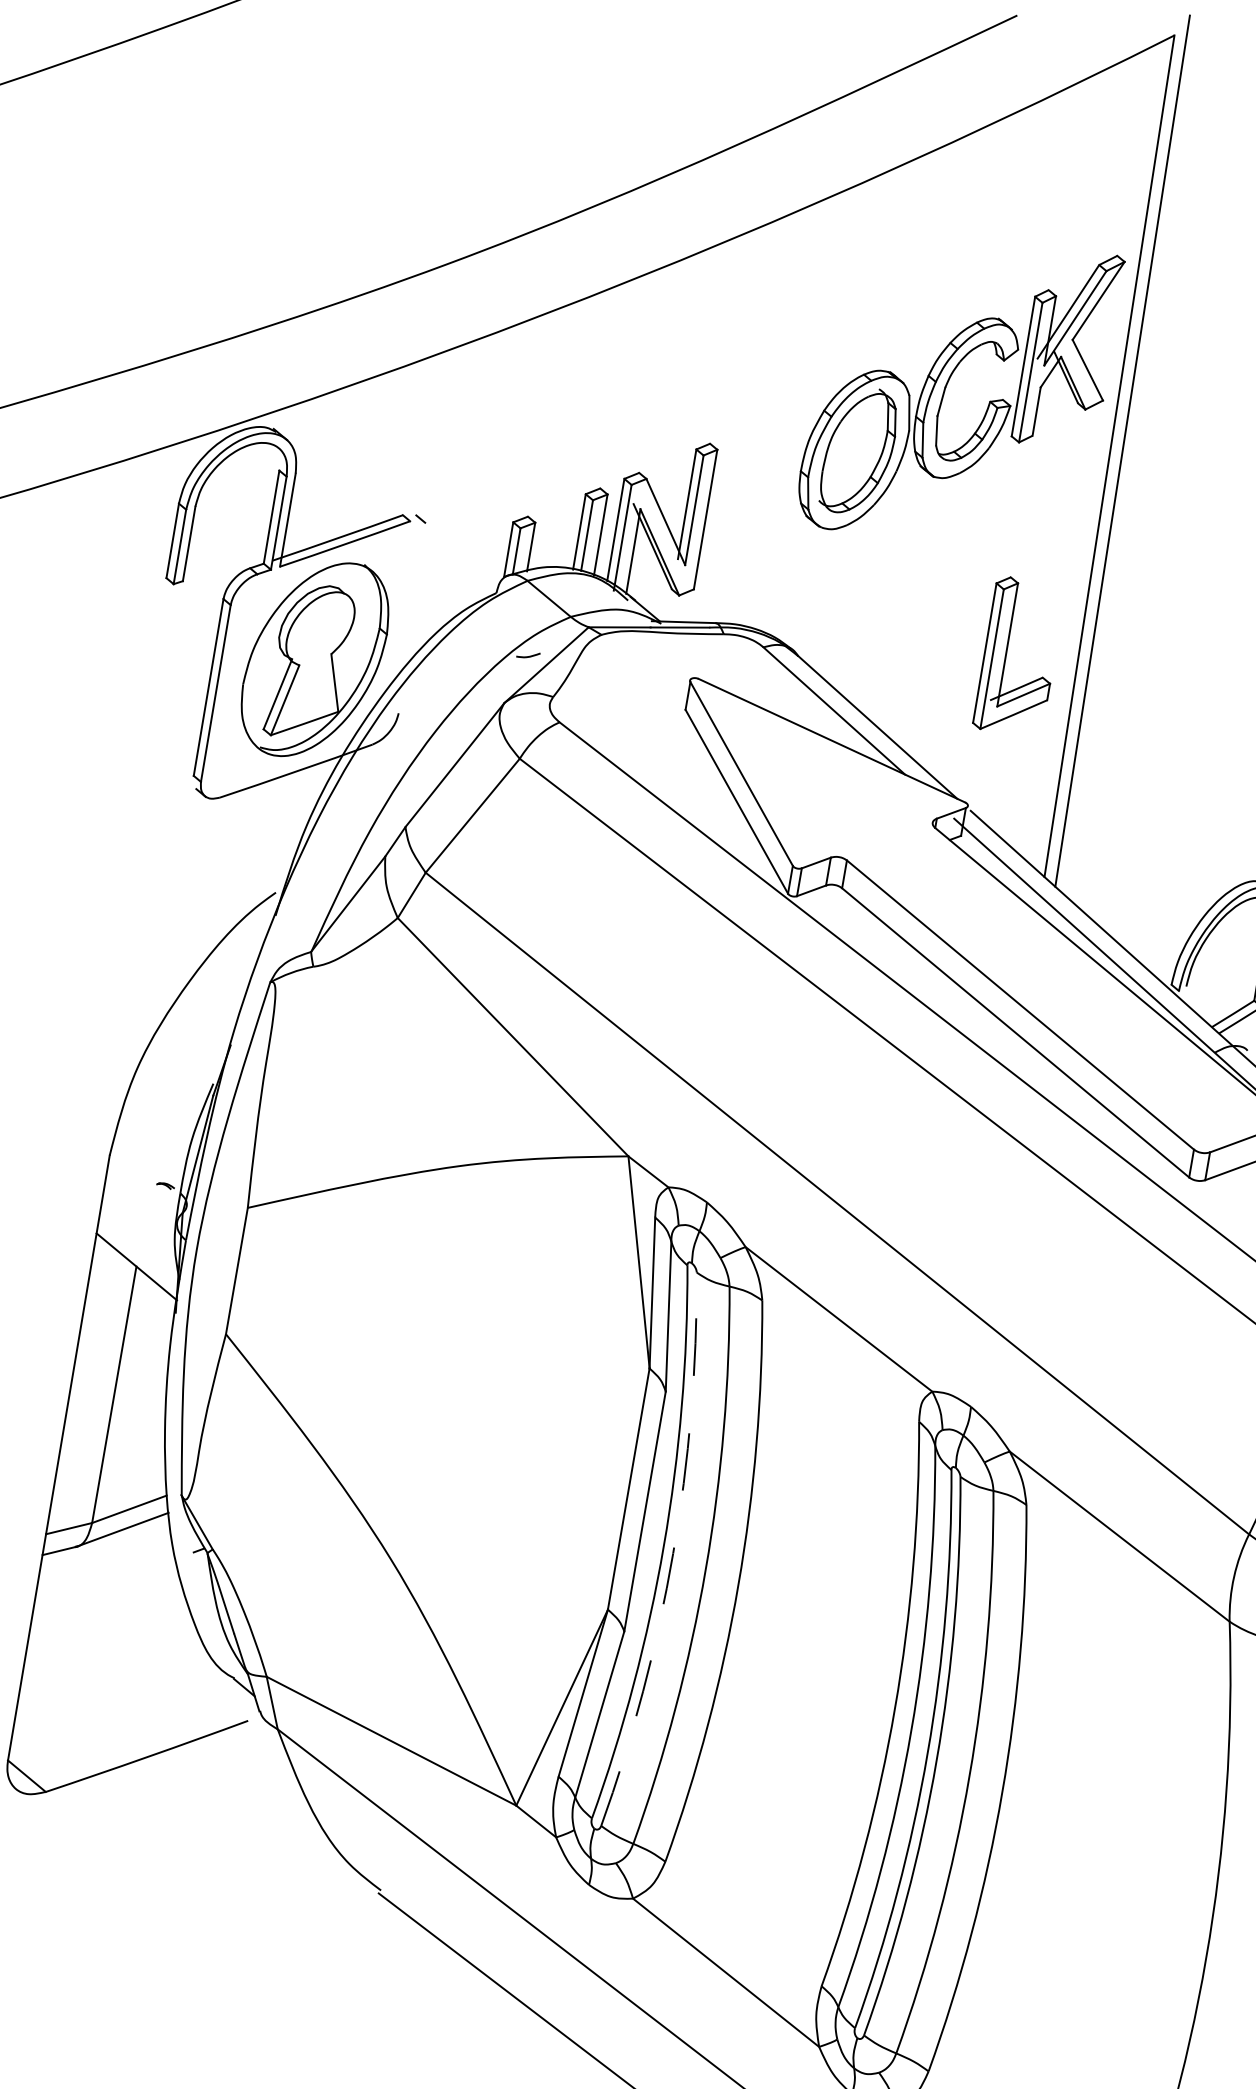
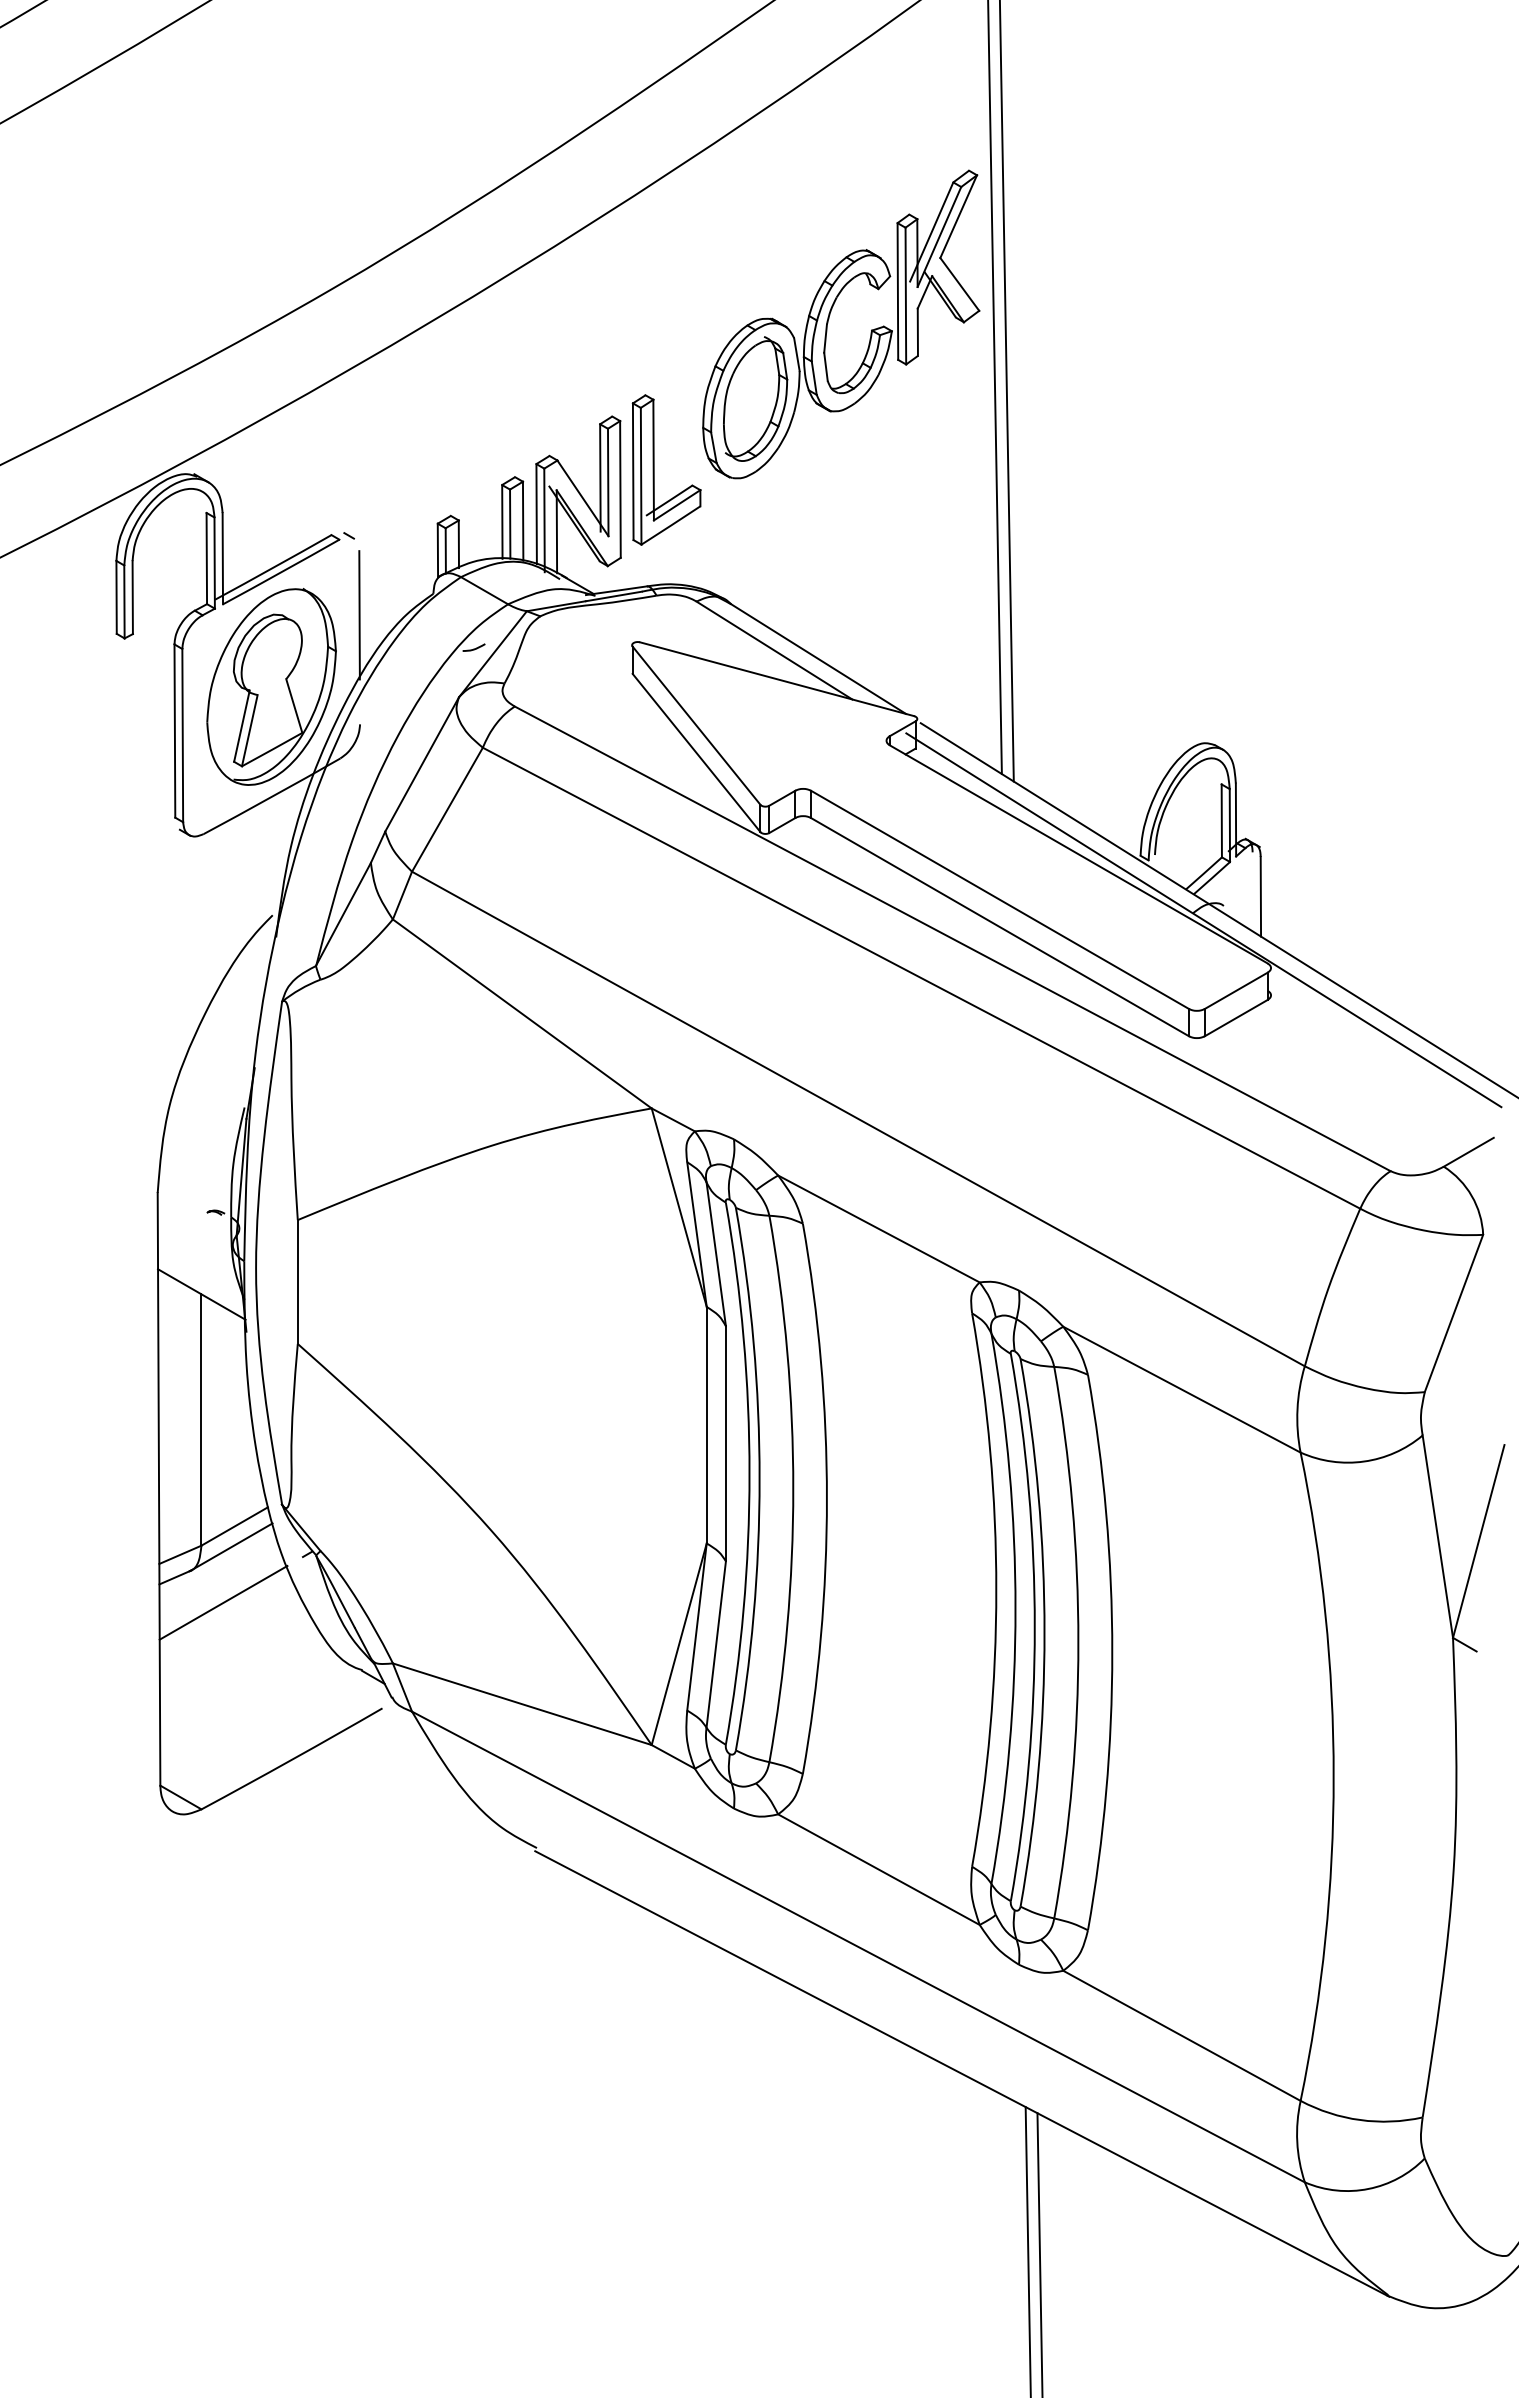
line: (417, 602) -> (359, 615), added
part: (1006, 654) -> (654, 469), moved
arc: (673, 1553) -> (759, 1479), dashed -> solid
line: (104, 1584) -> (223, 1602), added

